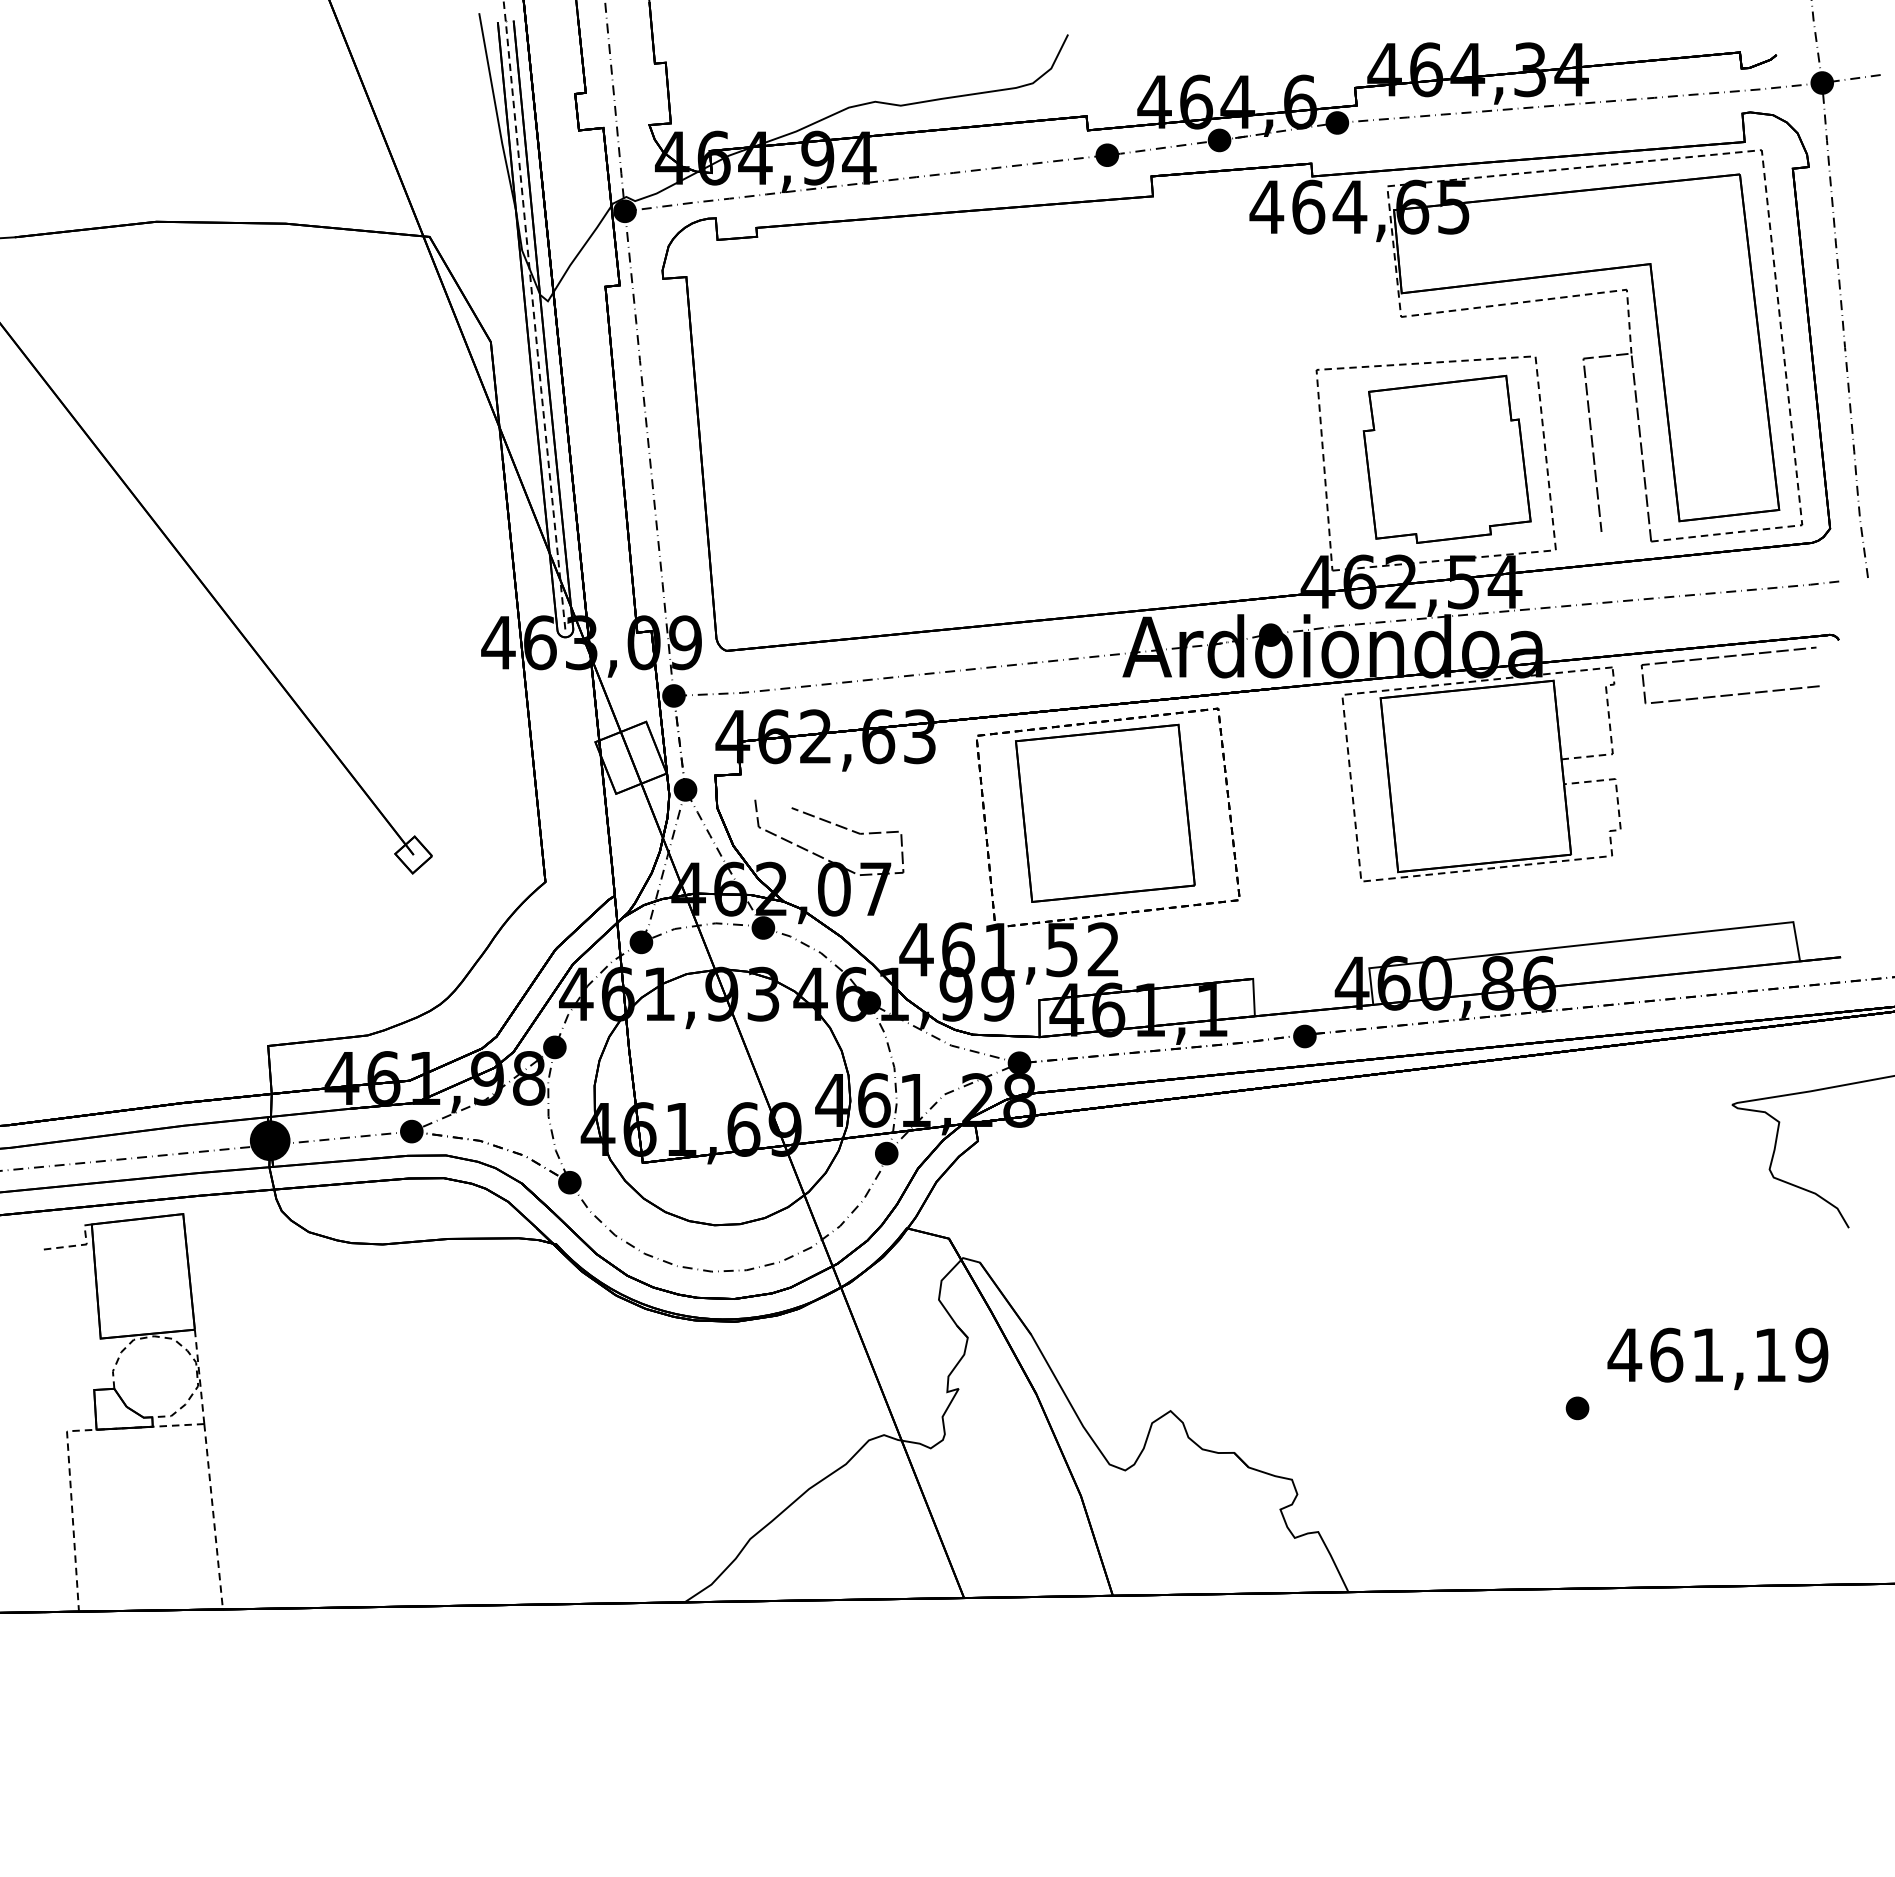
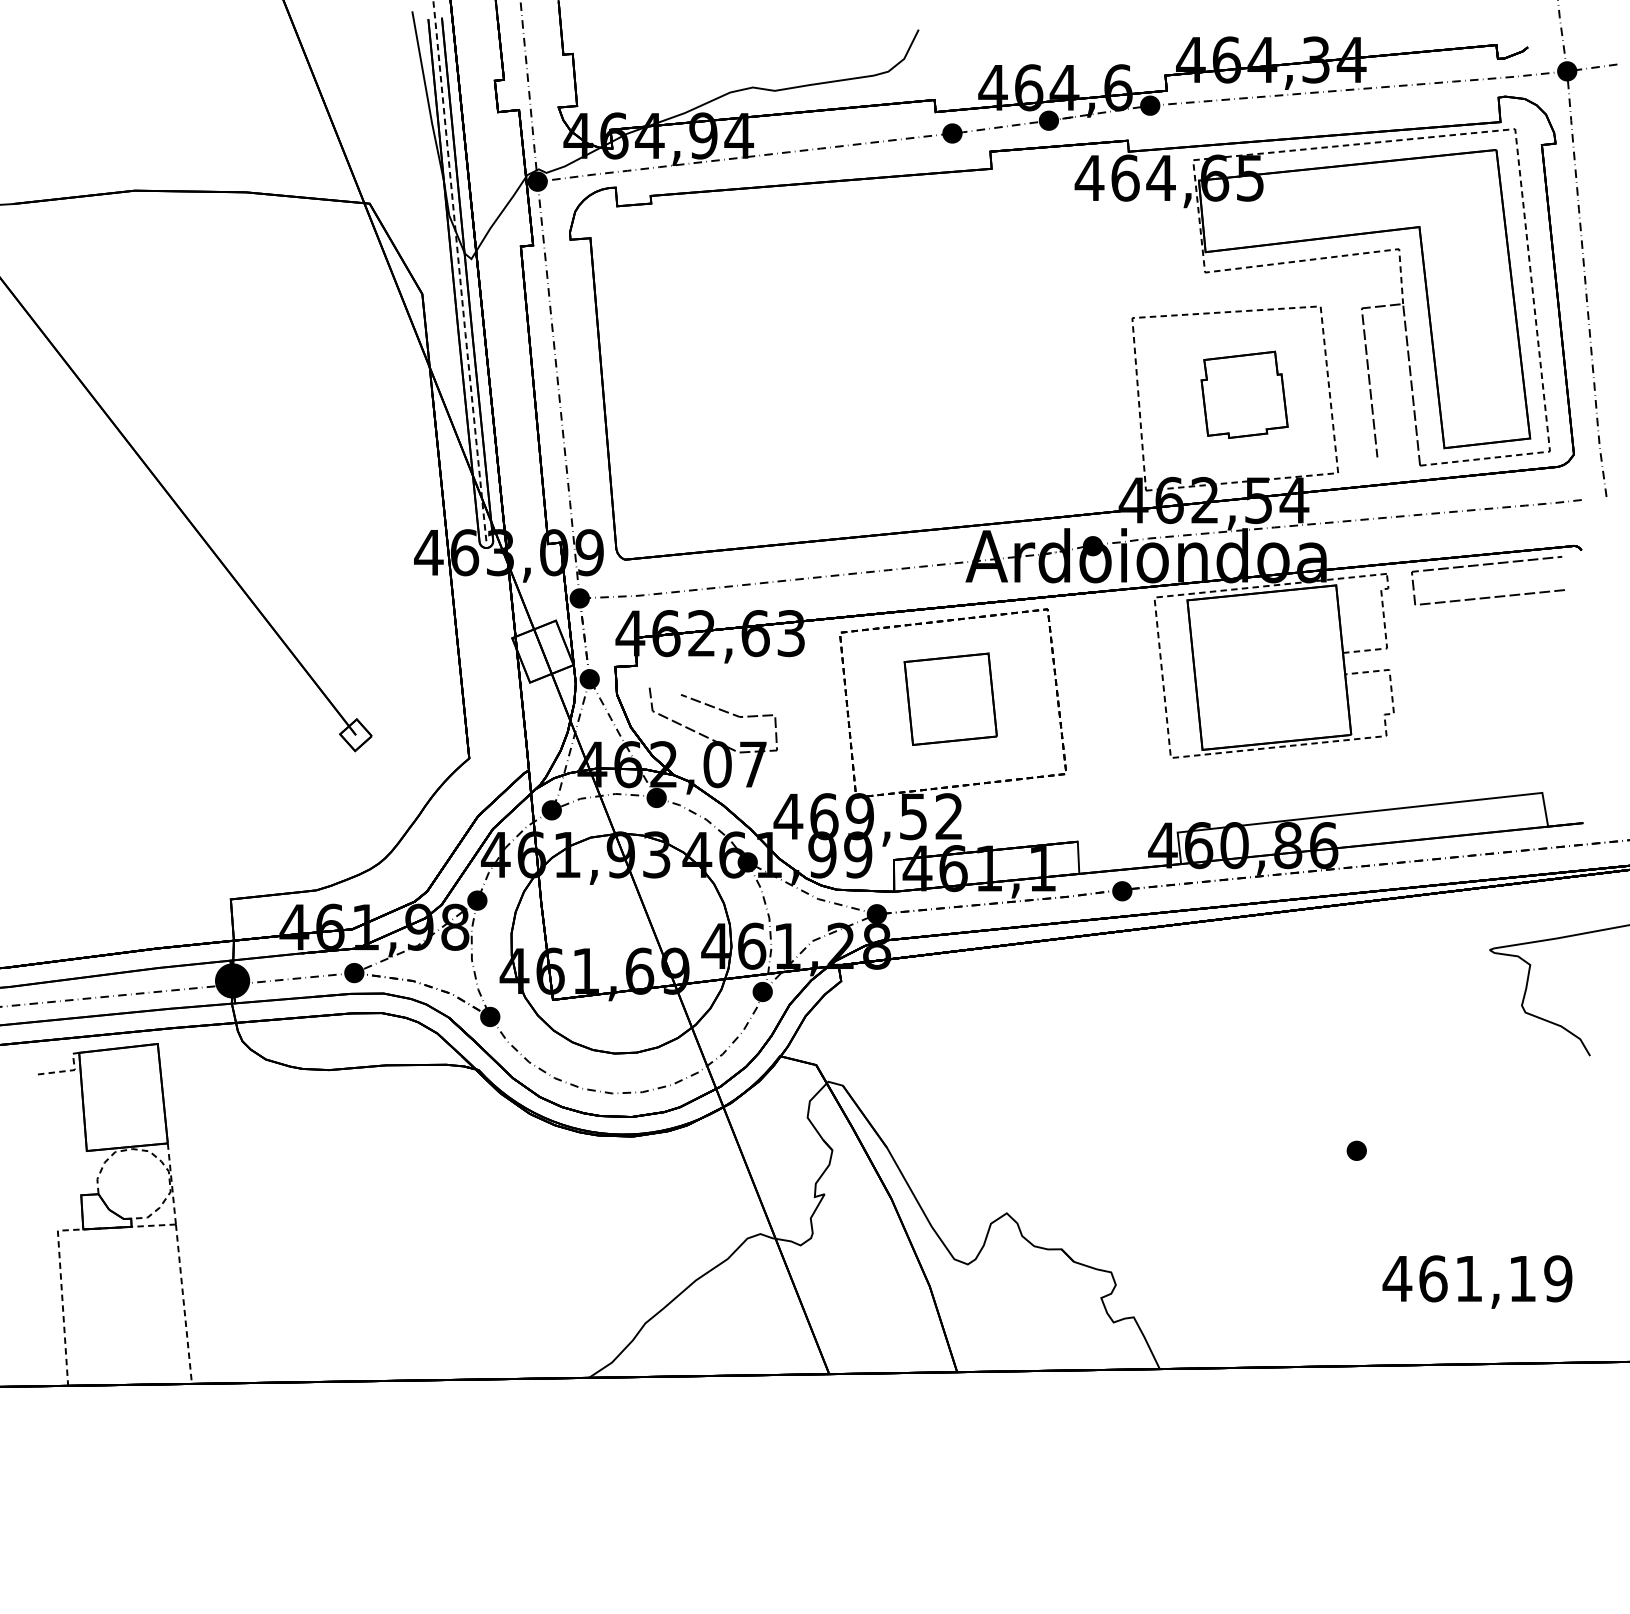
part: (1446, 458) -> (1244, 394), size x0.6
part: (1105, 812) -> (950, 698), size x0.6
text: (999, 949) -> (859, 816), 461,52 -> 469,52
text: (1717, 1358) -> (1477, 1281), moved
part: (1577, 1408) -> (1356, 1150), moved

